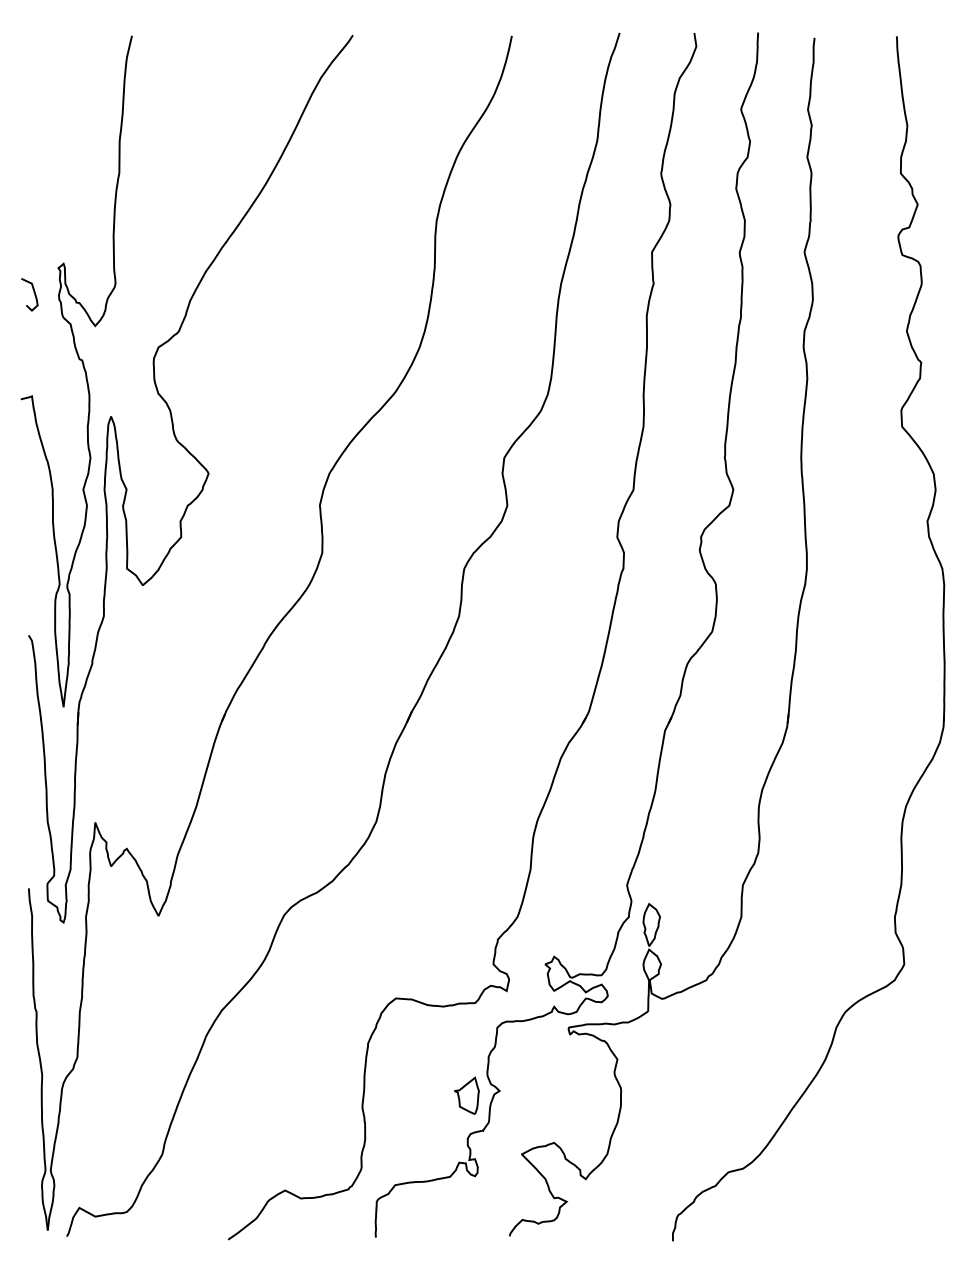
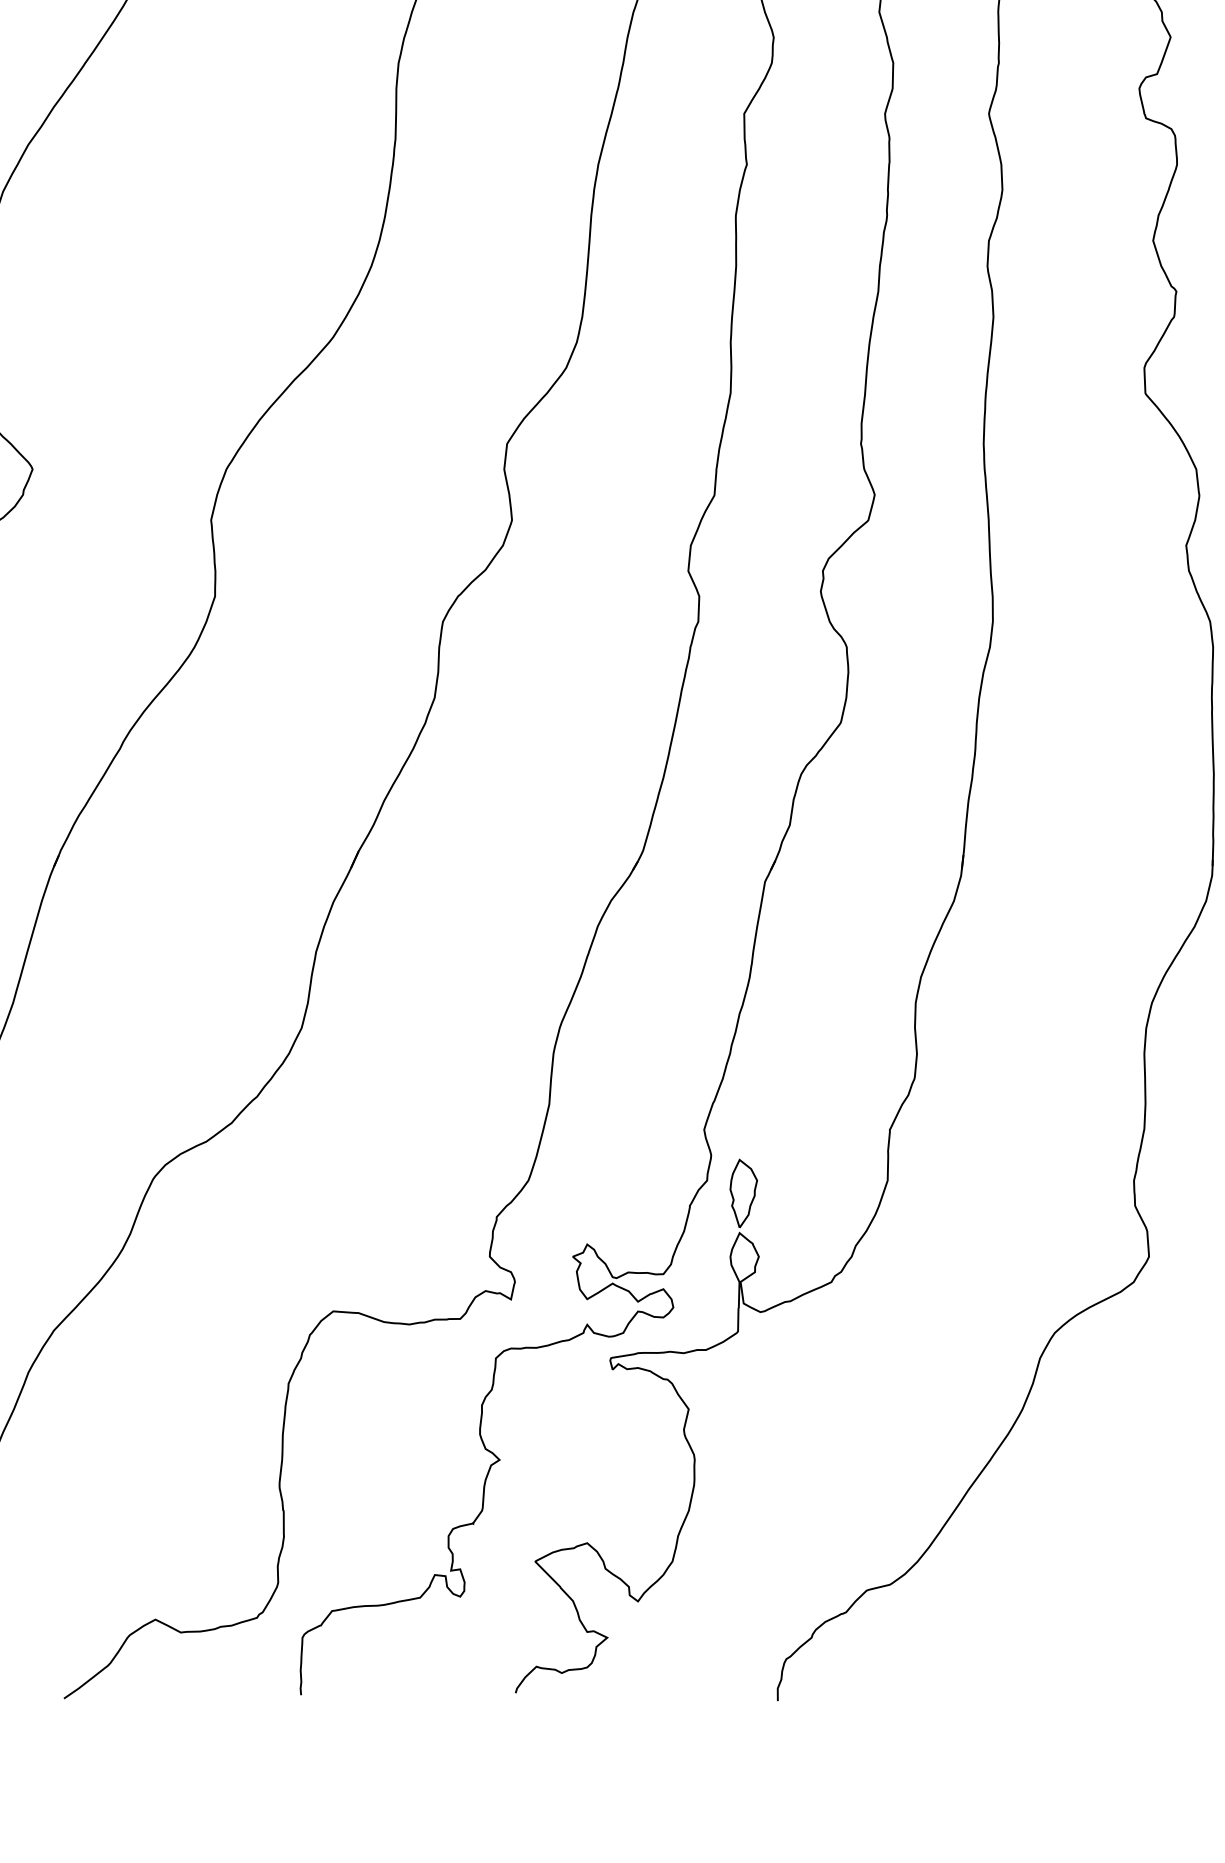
part: (466, 1095) -> (446, 1467), removed

